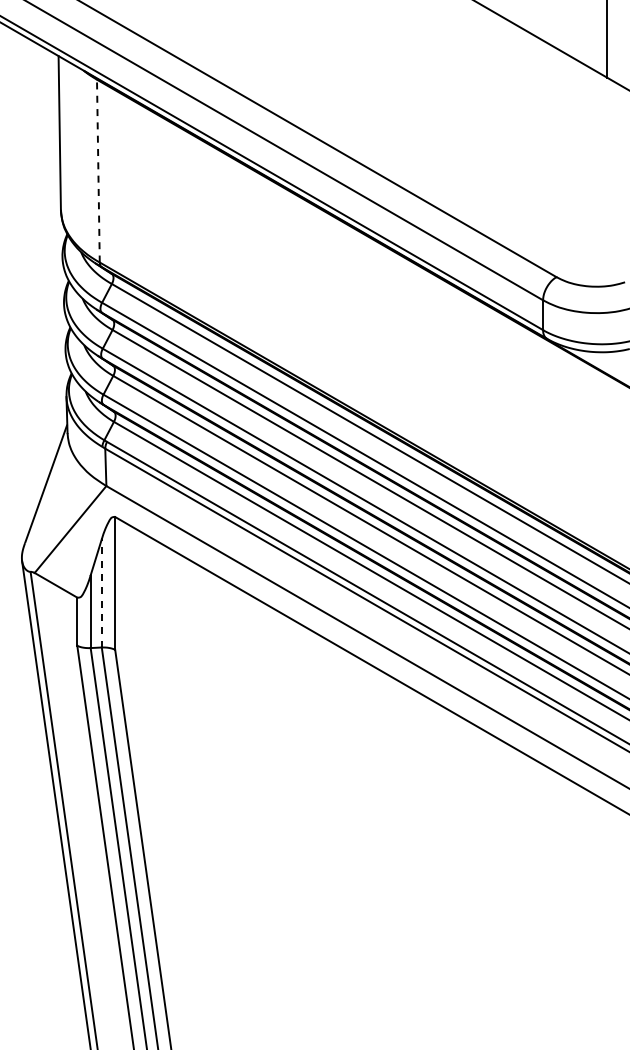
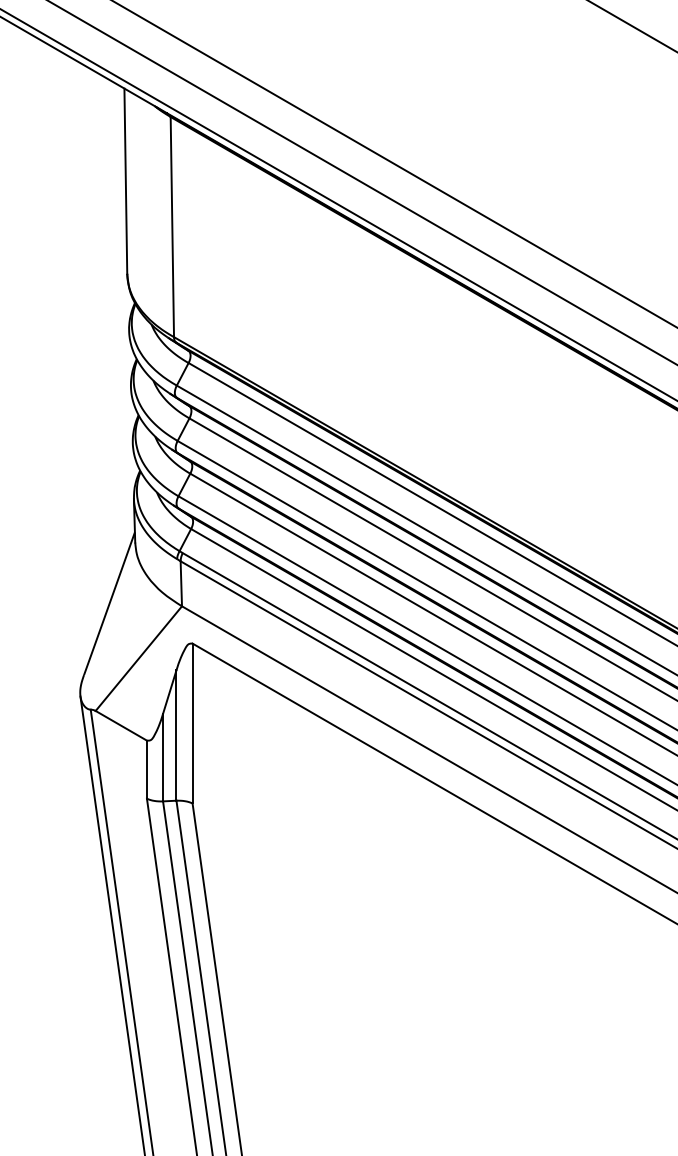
line: (98, 170) -> (172, 226), dashed -> solid
line: (101, 592) -> (176, 734), dashed -> solid

